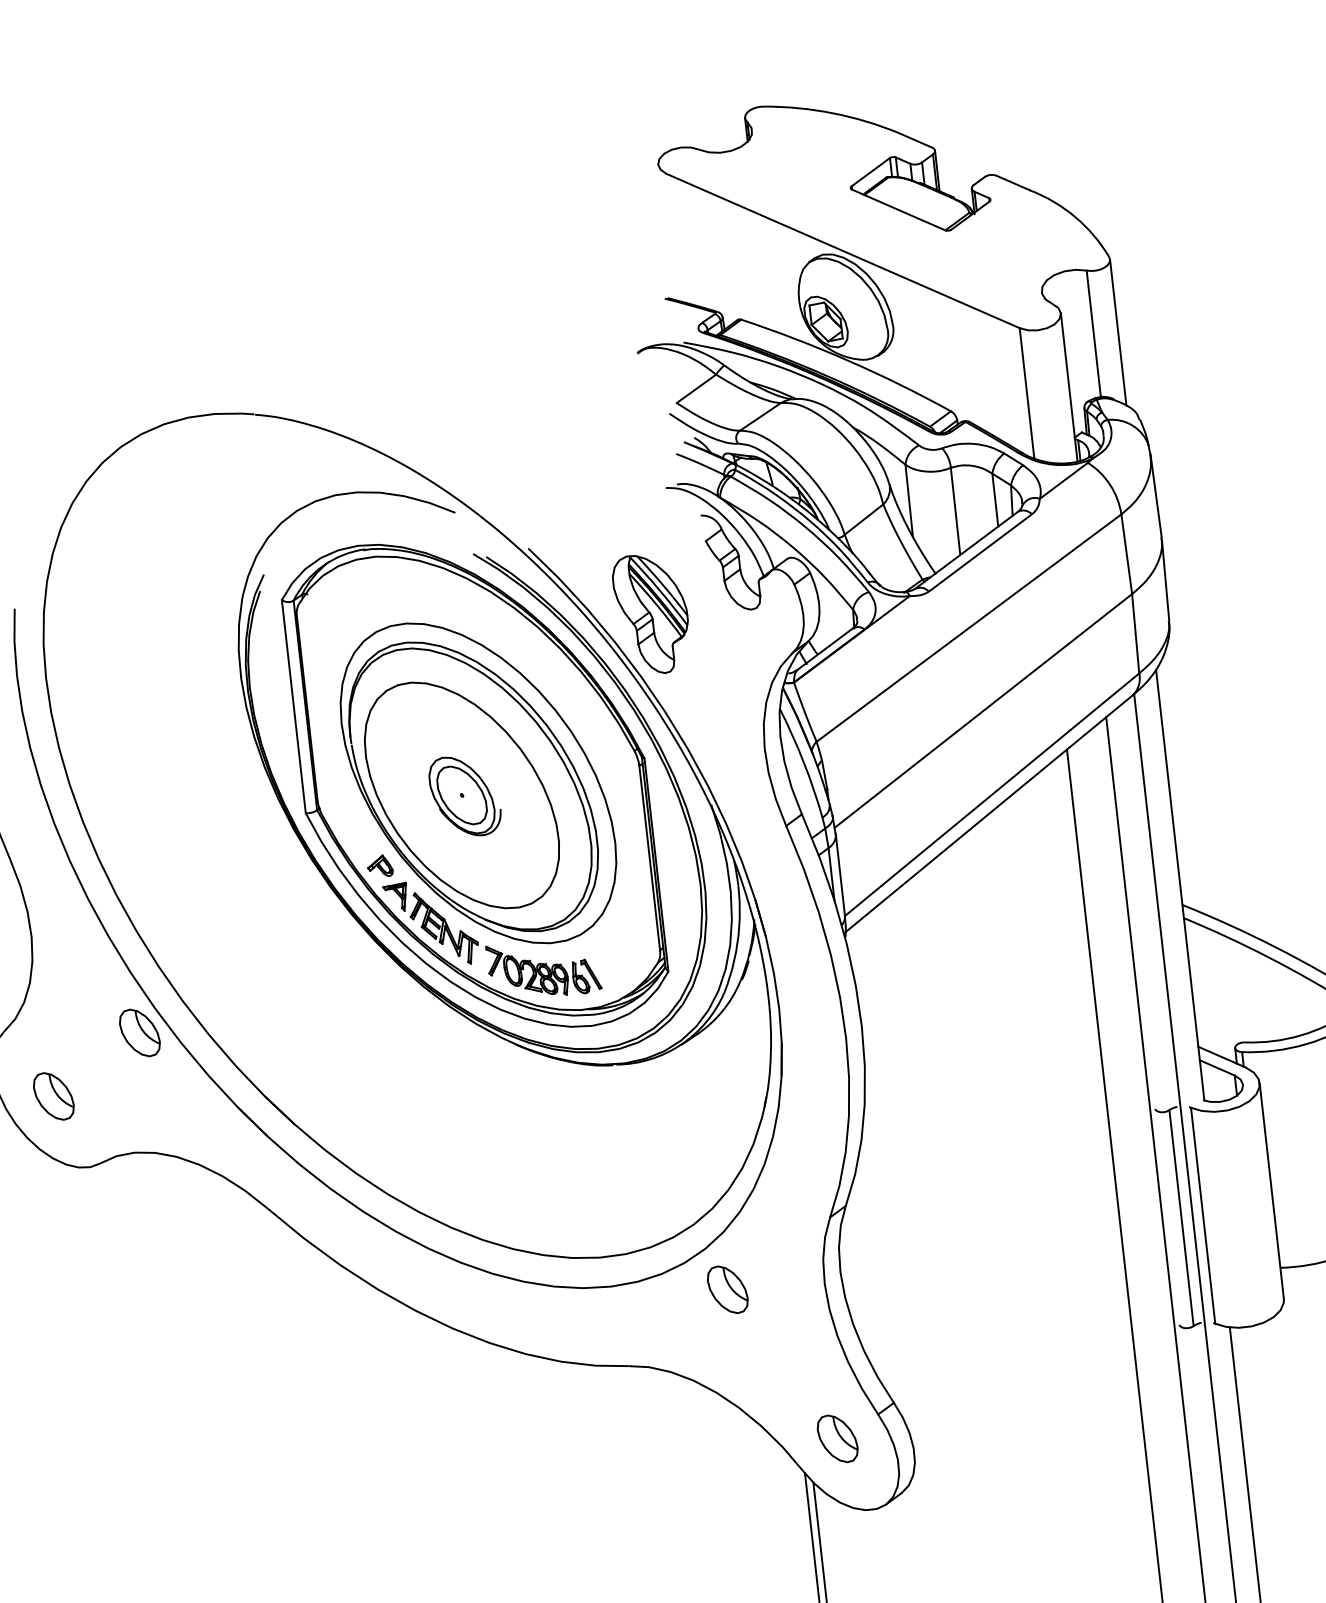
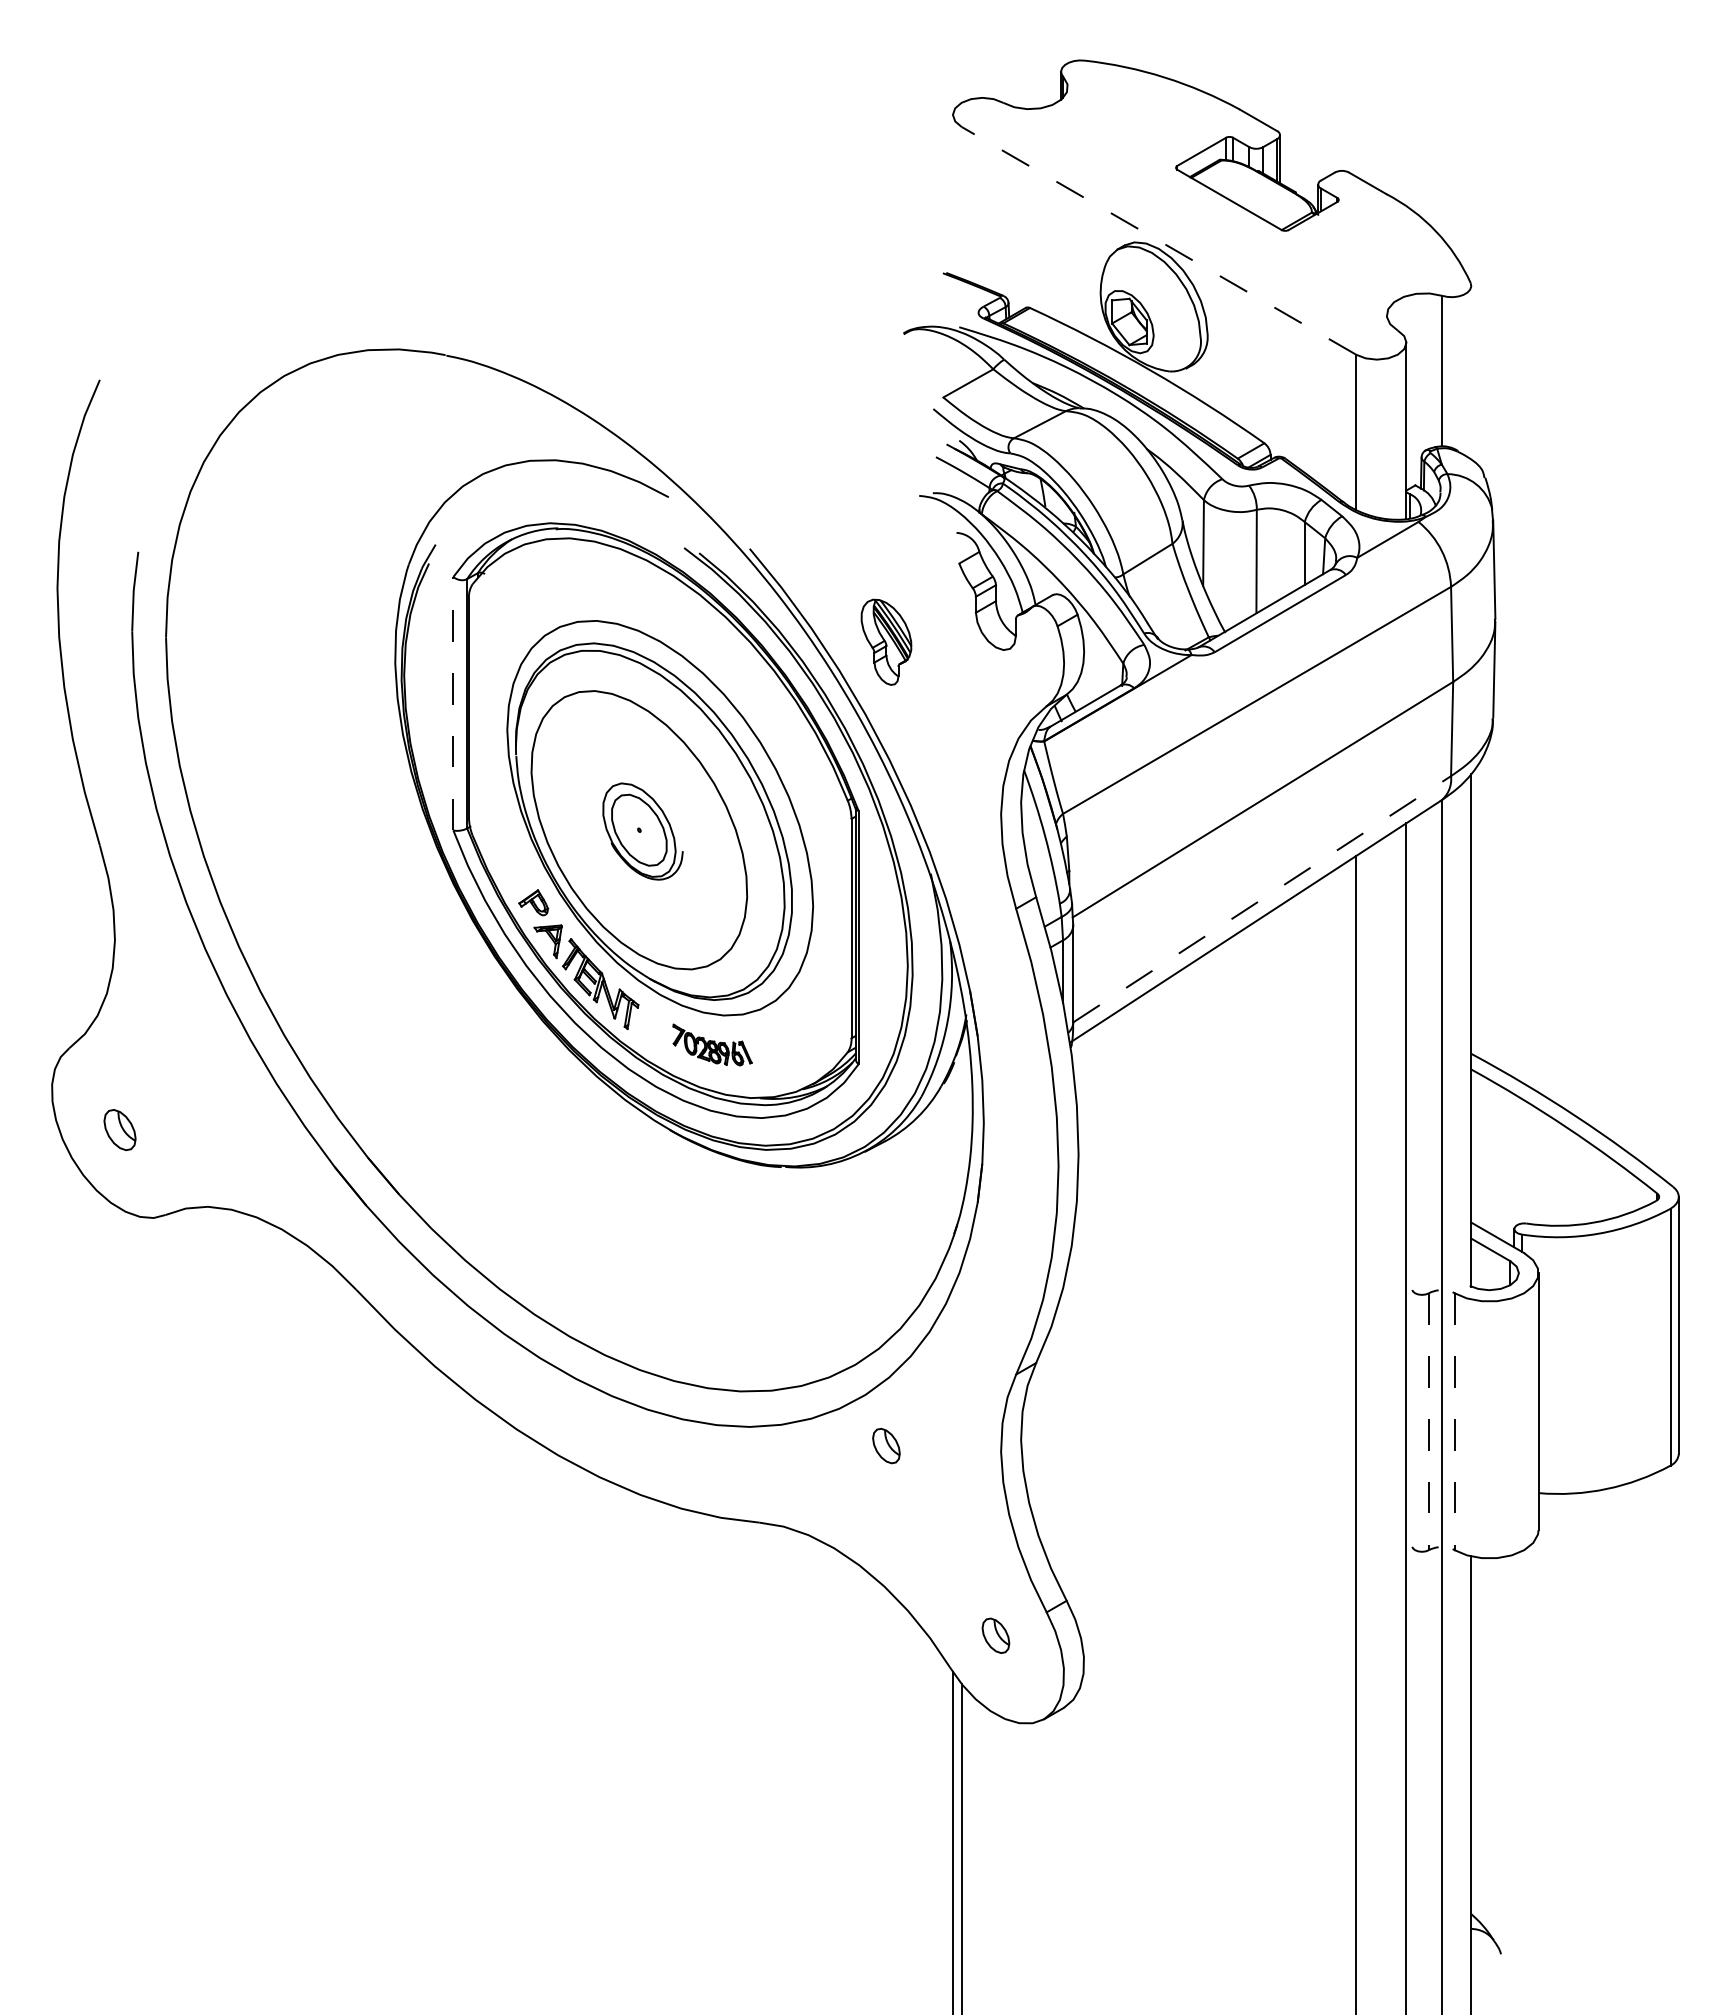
line: (842, 250) -> (1158, 240), solid -> dashed
line: (1118, 332) -> (1471, 372), removed
part: (652, 614) -> (886, 642), size x0.6
line: (293, 706) -> (453, 703), solid -> dashed
line: (992, 794) -> (1262, 898), solid -> dashed
part: (543, 968) -> (712, 1044), size x0.6
part: (139, 1032) -> (229, 1066), removed
part: (53, 1096) -> (119, 1129), size x0.7
line: (1203, 1216) -> (1454, 1422), solid -> dashed
line: (1181, 1218) -> (1428, 1422), solid -> dashed
part: (727, 1289) -> (886, 1445), size x0.6
part: (837, 1438) -> (995, 1635), size x0.6

